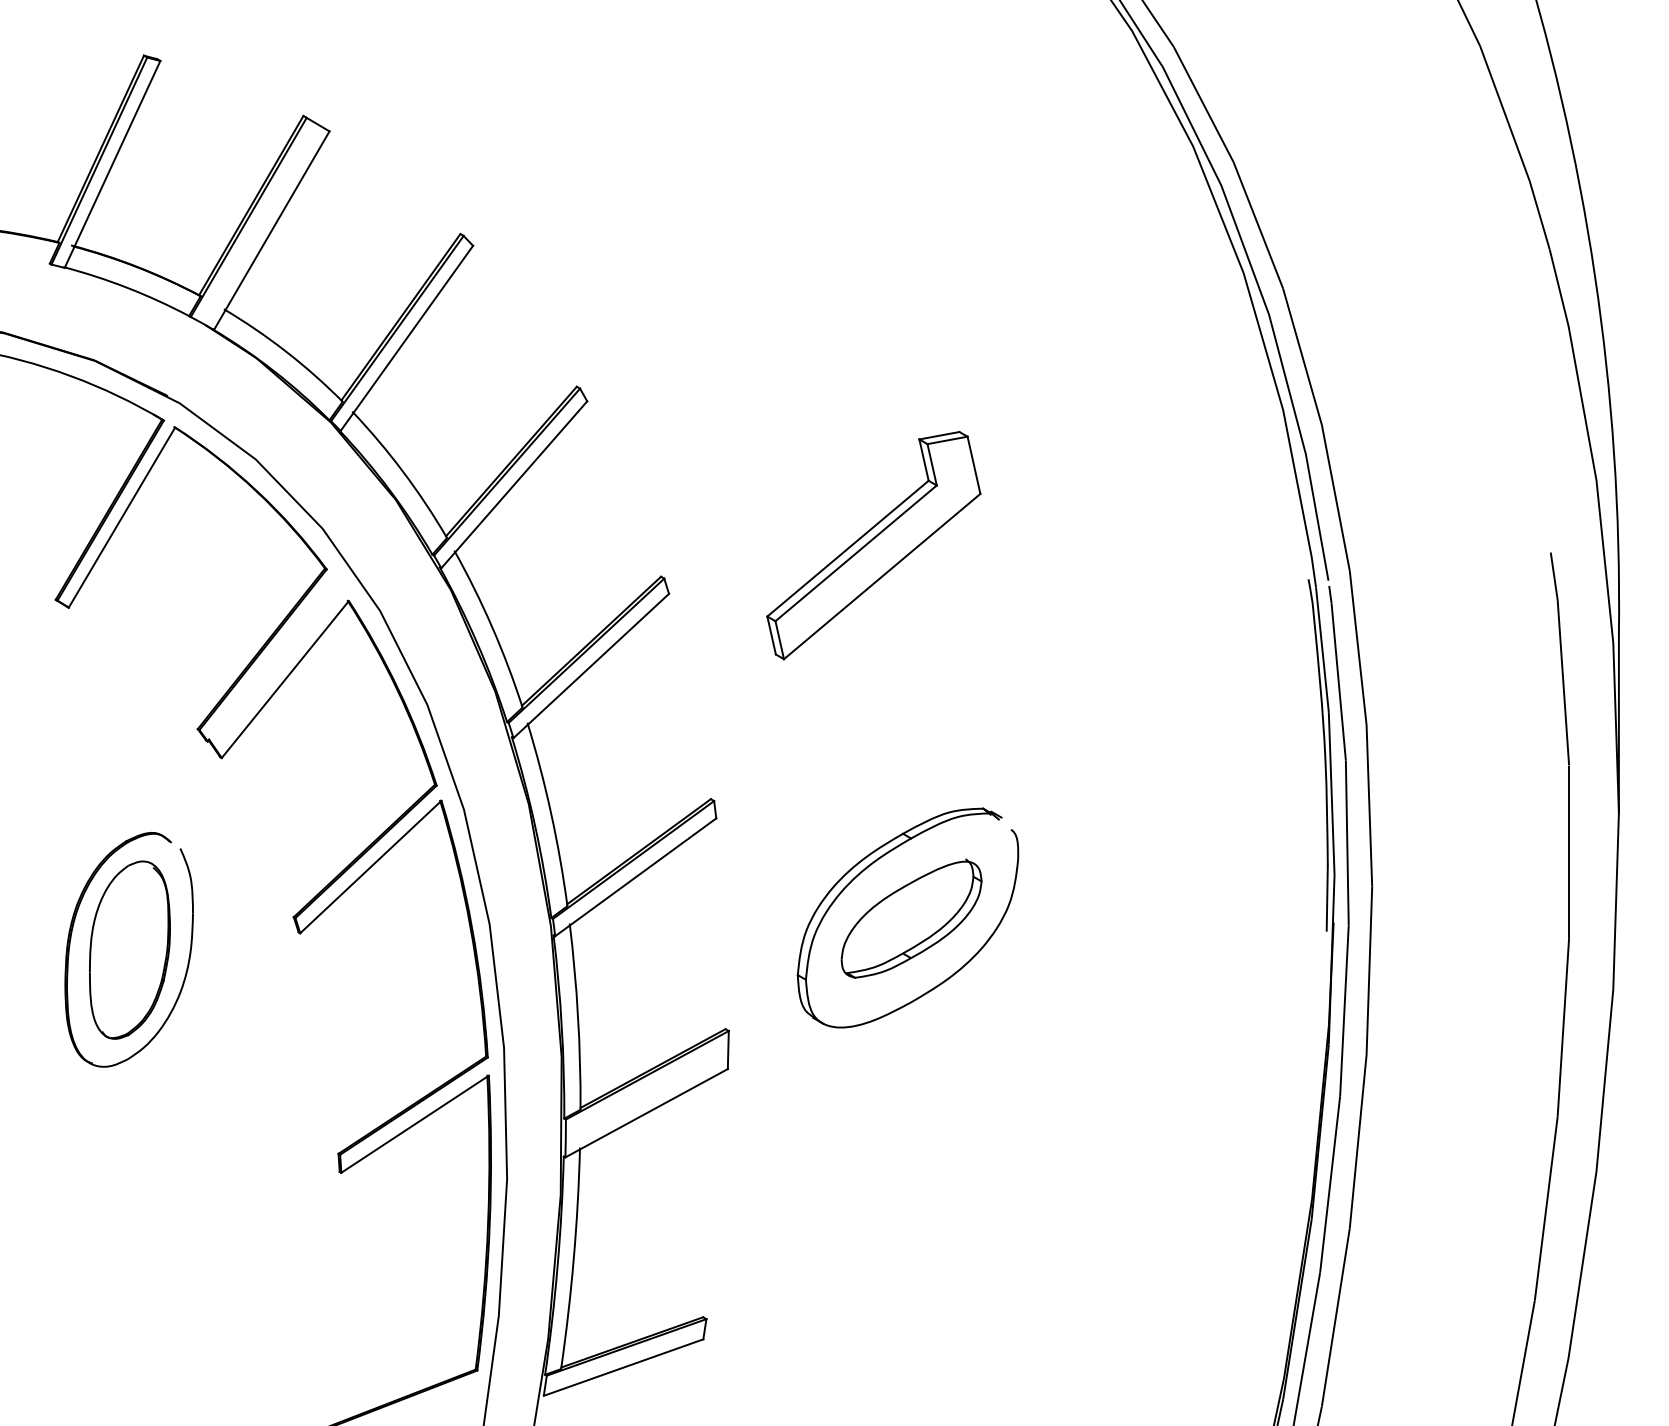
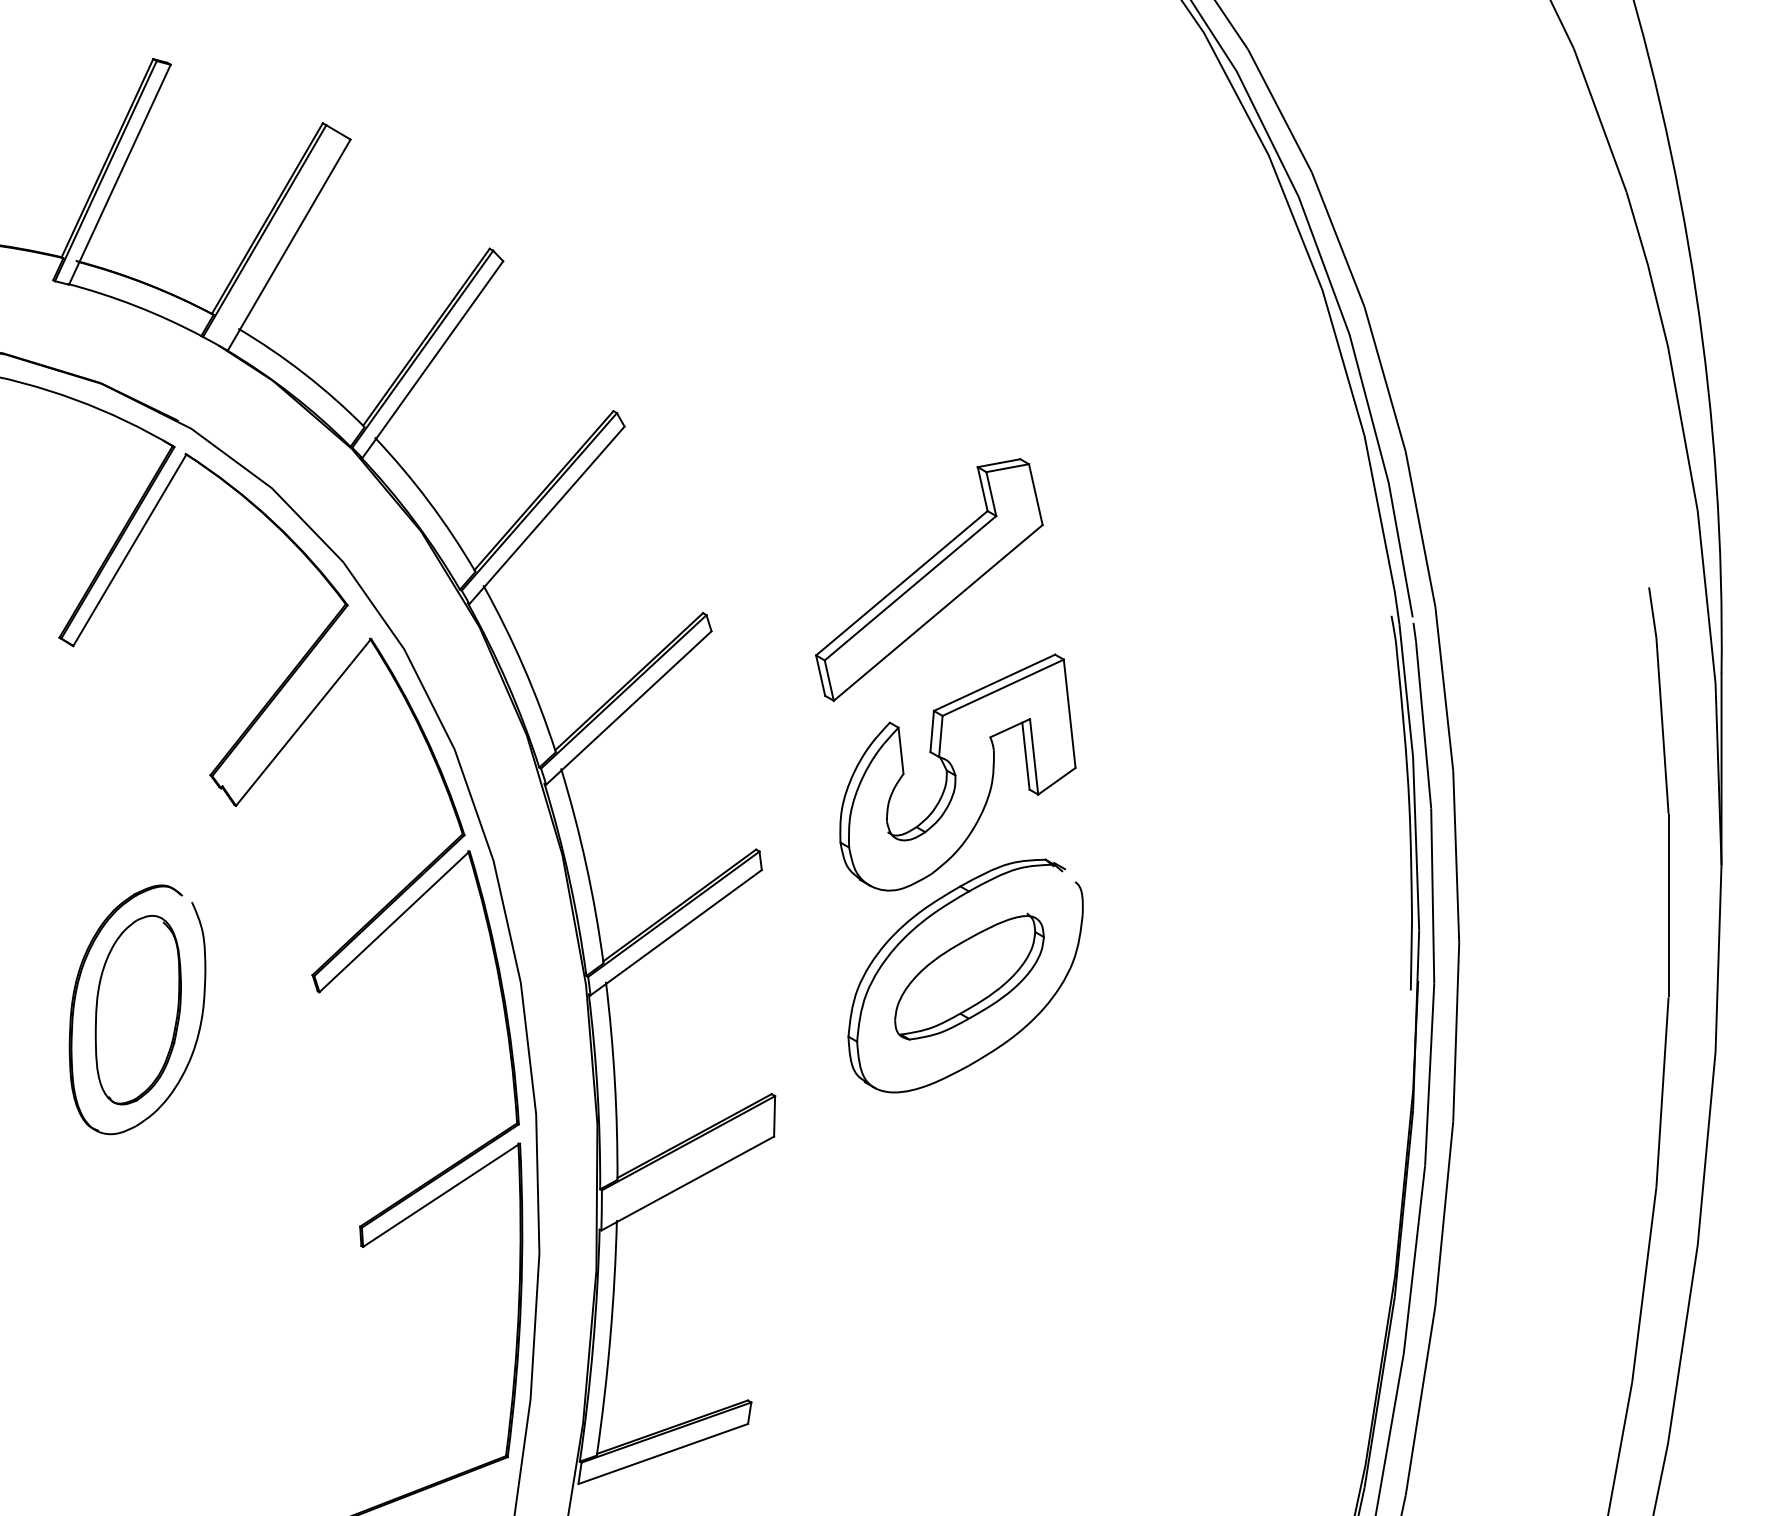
part: (900, 726) -> (957, 772), added

